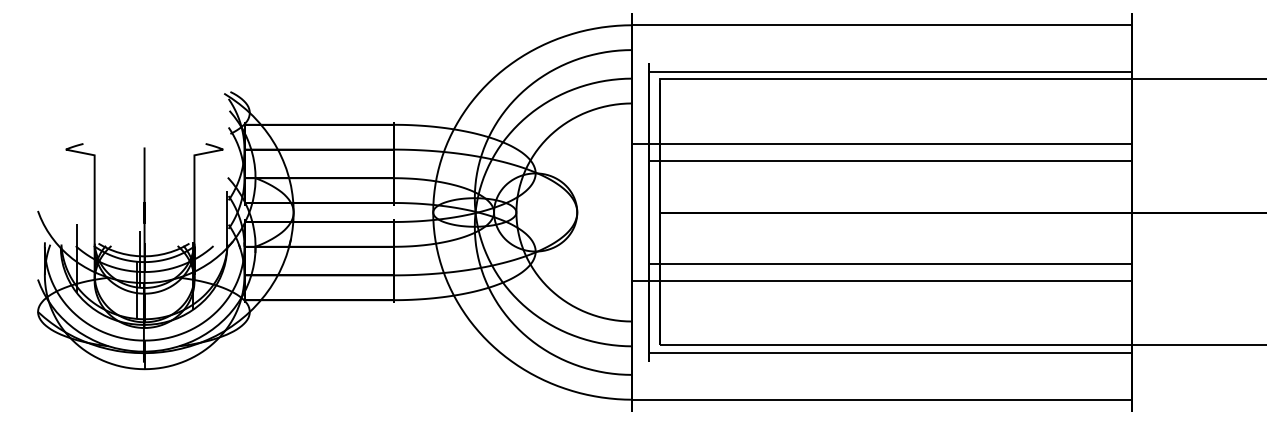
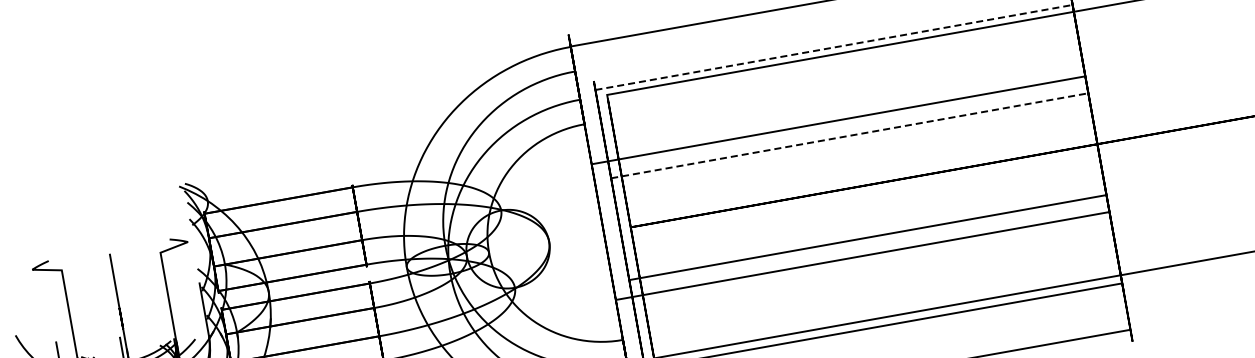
line: (890, 71) -> (834, 47), solid -> dashed
line: (890, 161) -> (850, 136), solid -> dashed

